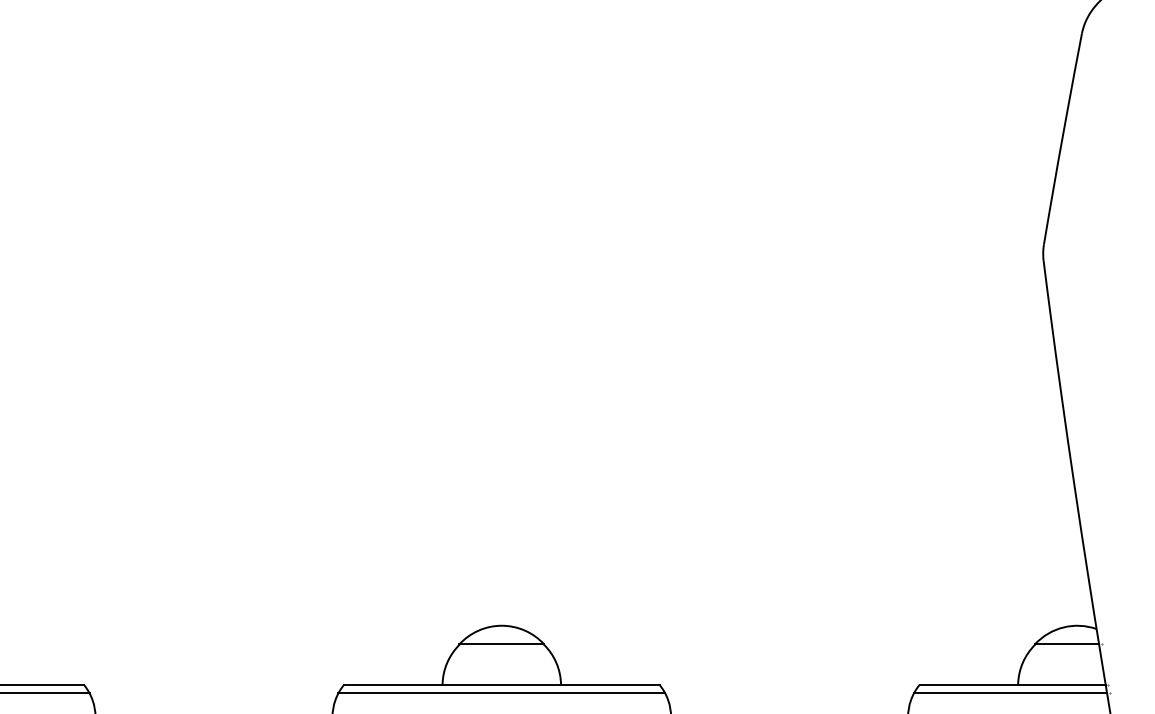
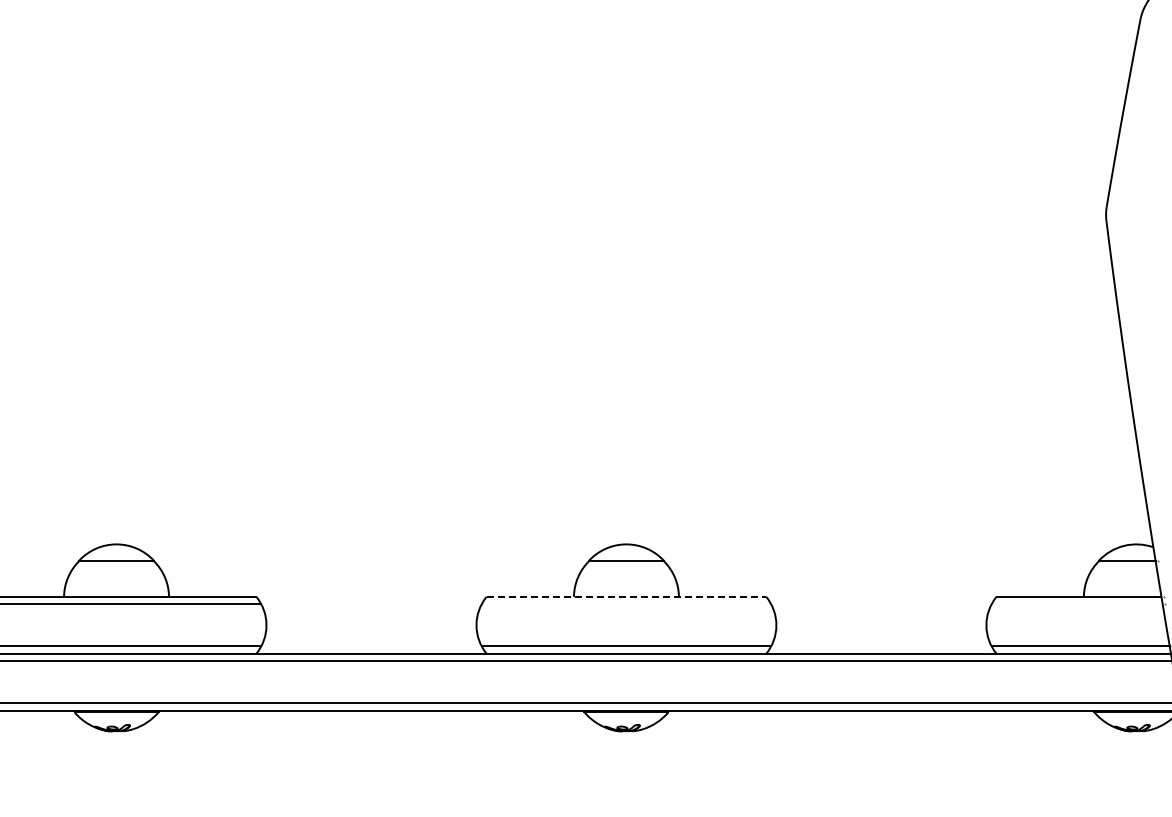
line: (501, 684) -> (626, 596), solid -> dashed
line: (501, 693) -> (626, 604), removed
line: (1009, 693) -> (1076, 604), removed

